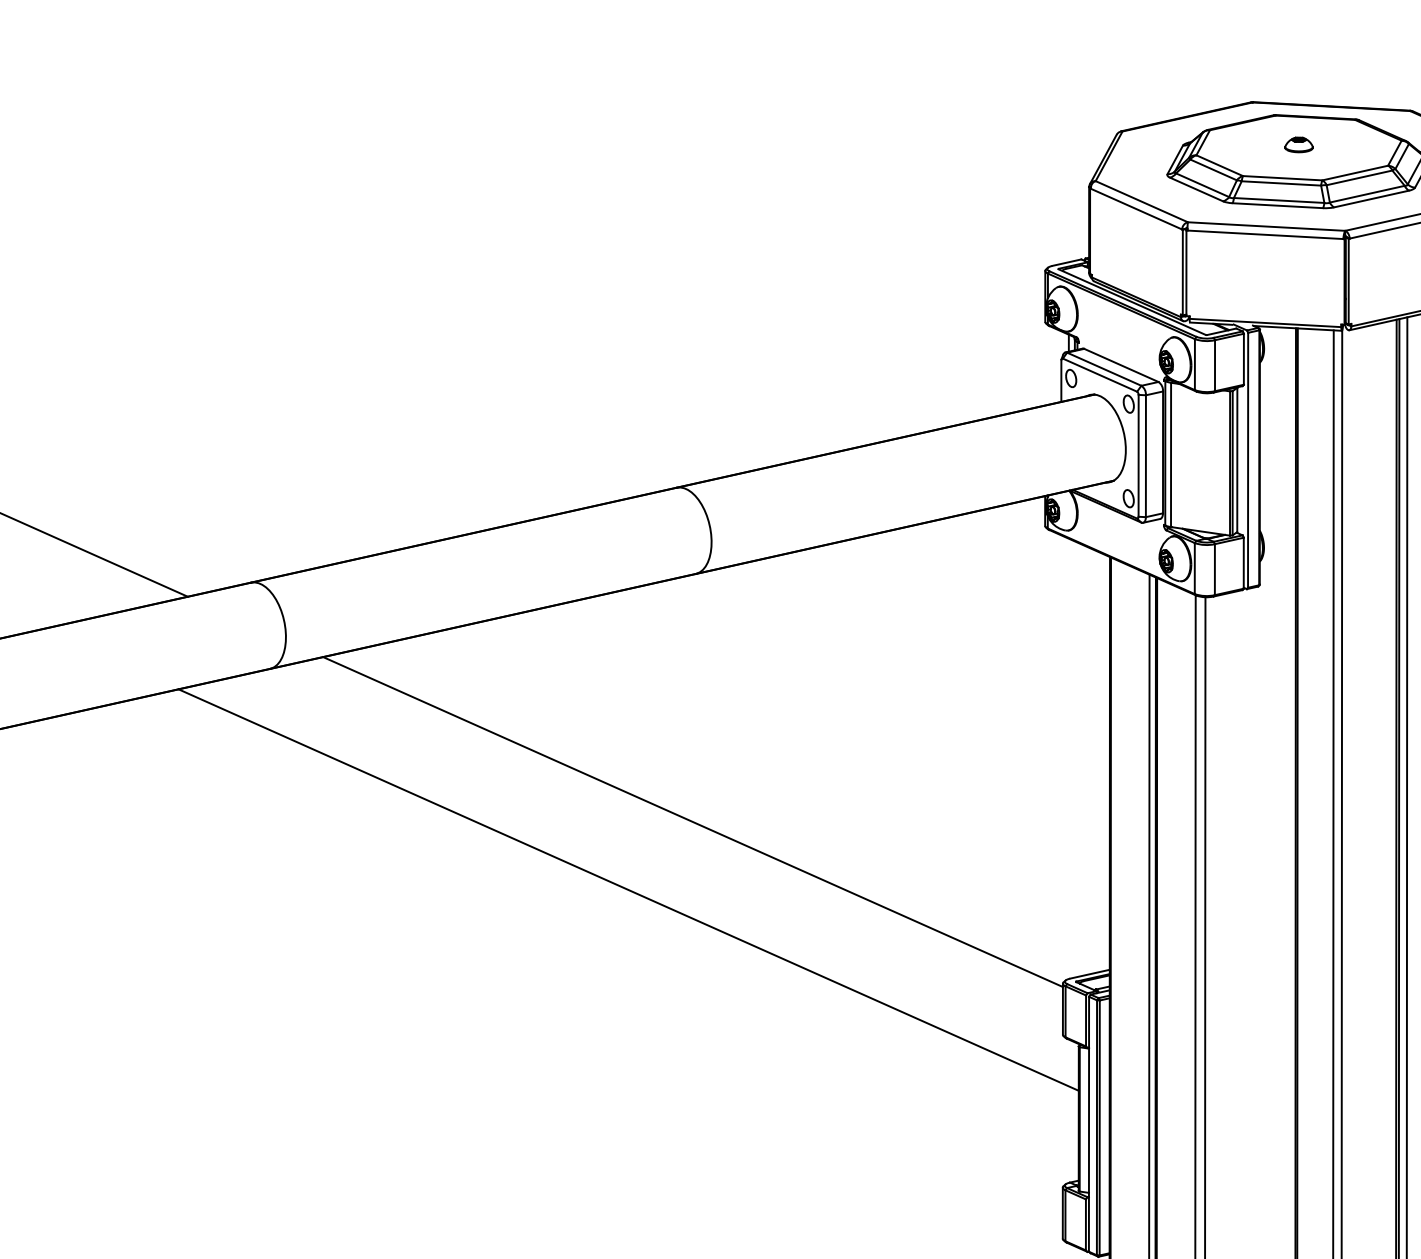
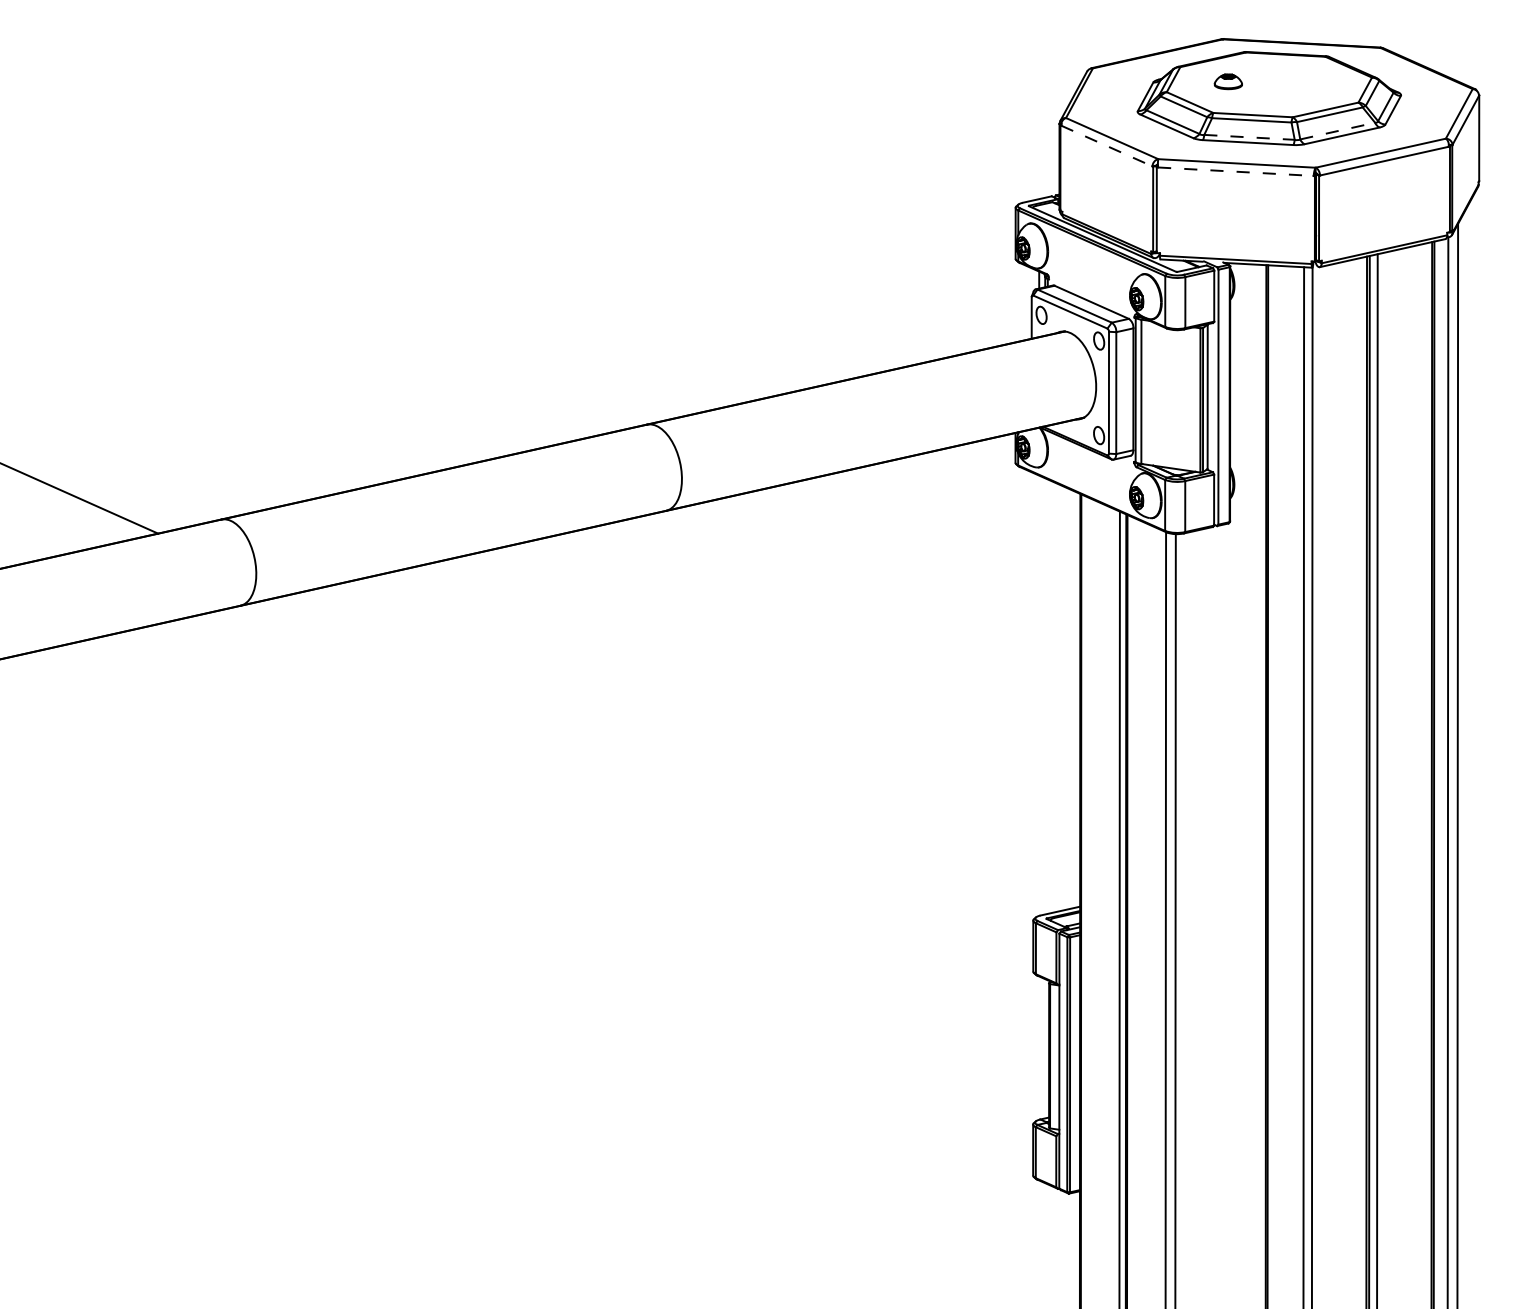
part: (1298, 144) -> (1227, 81), moved
line: (1368, 193) -> (1338, 130), solid -> dashed
line: (1280, 200) -> (1250, 137), solid -> dashed
line: (1136, 209) -> (1106, 146), solid -> dashed
line: (1265, 234) -> (1235, 171), solid -> dashed
line: (693, 821) -> (663, 758), removed
line: (628, 889) -> (598, 826), removed

